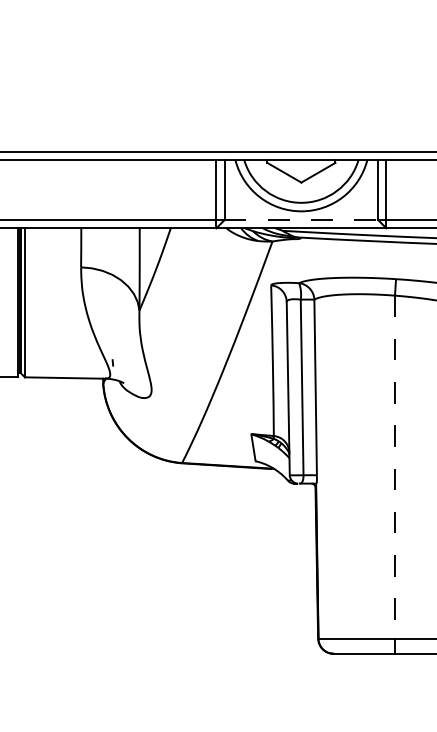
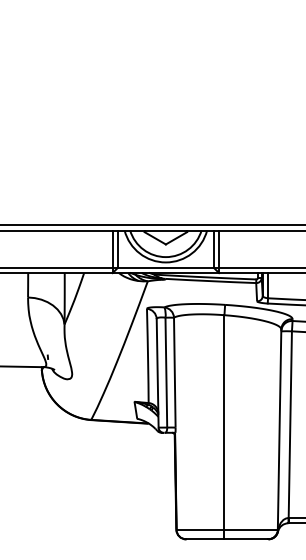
line: (300, 219) -> (165, 267), dashed -> solid
line: (395, 468) -> (224, 423), dashed -> solid

